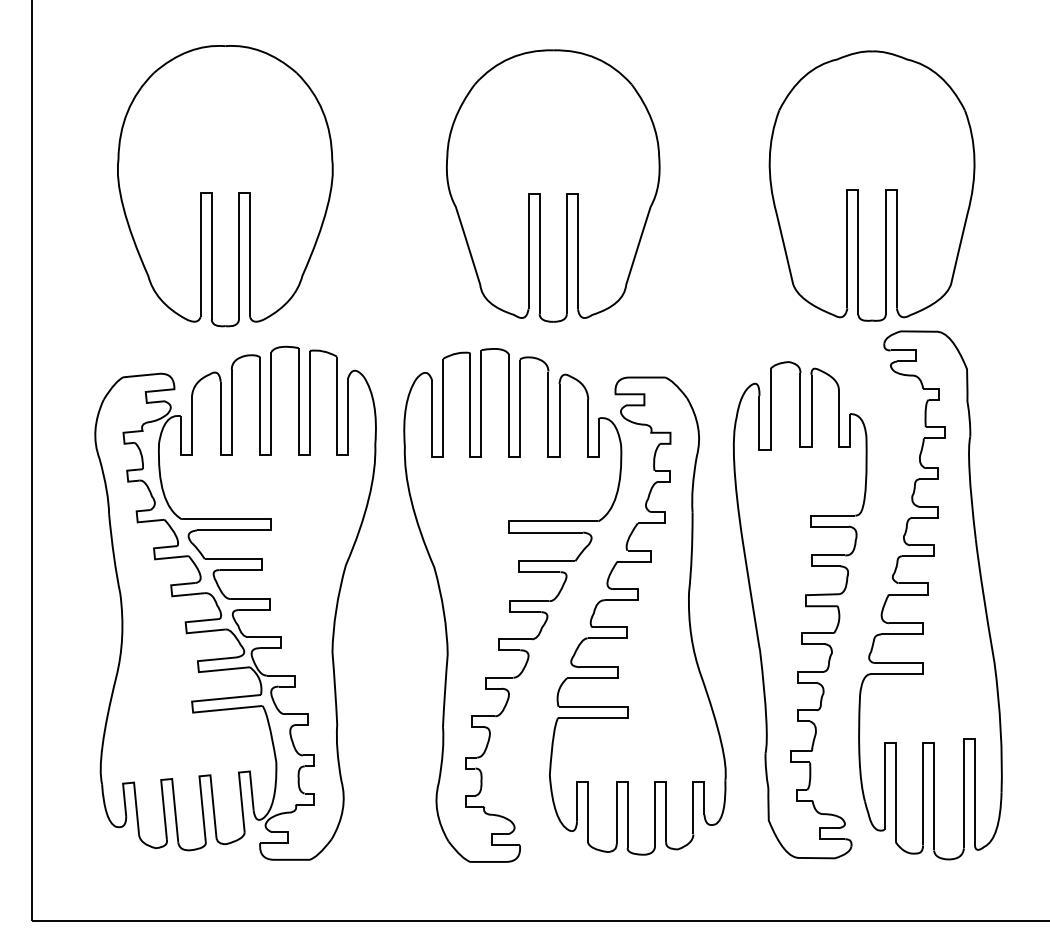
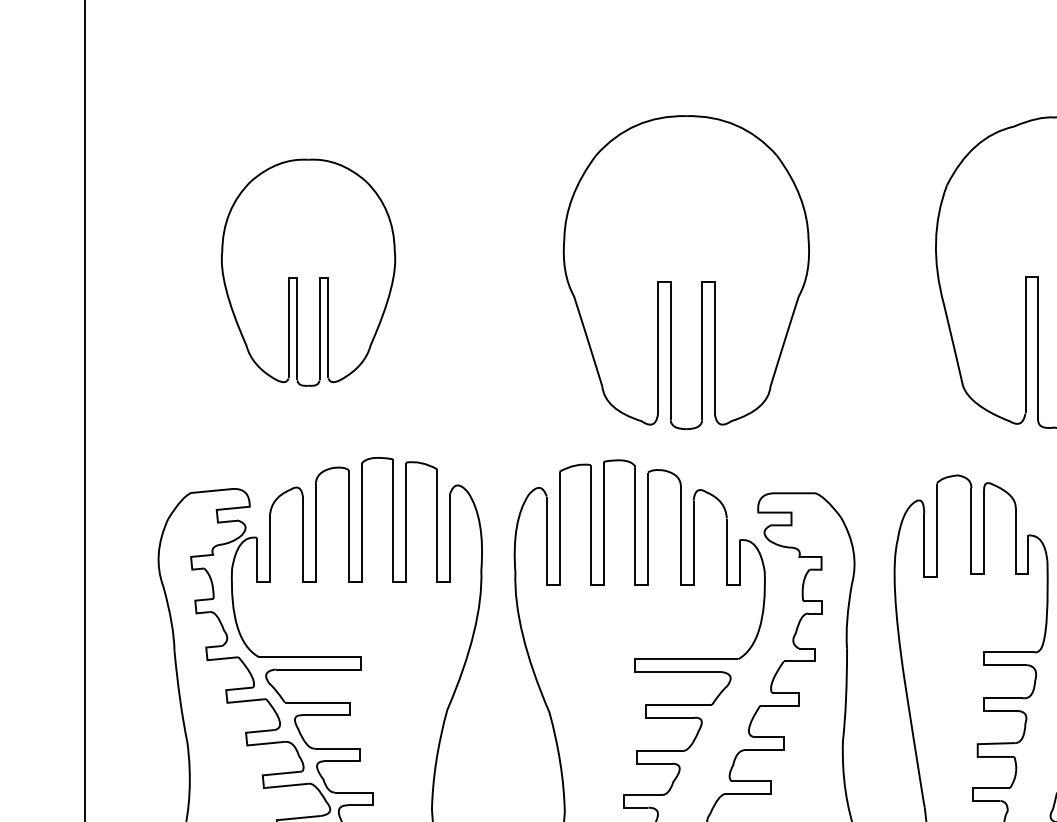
part: (225, 186) -> (308, 273), size x0.7

